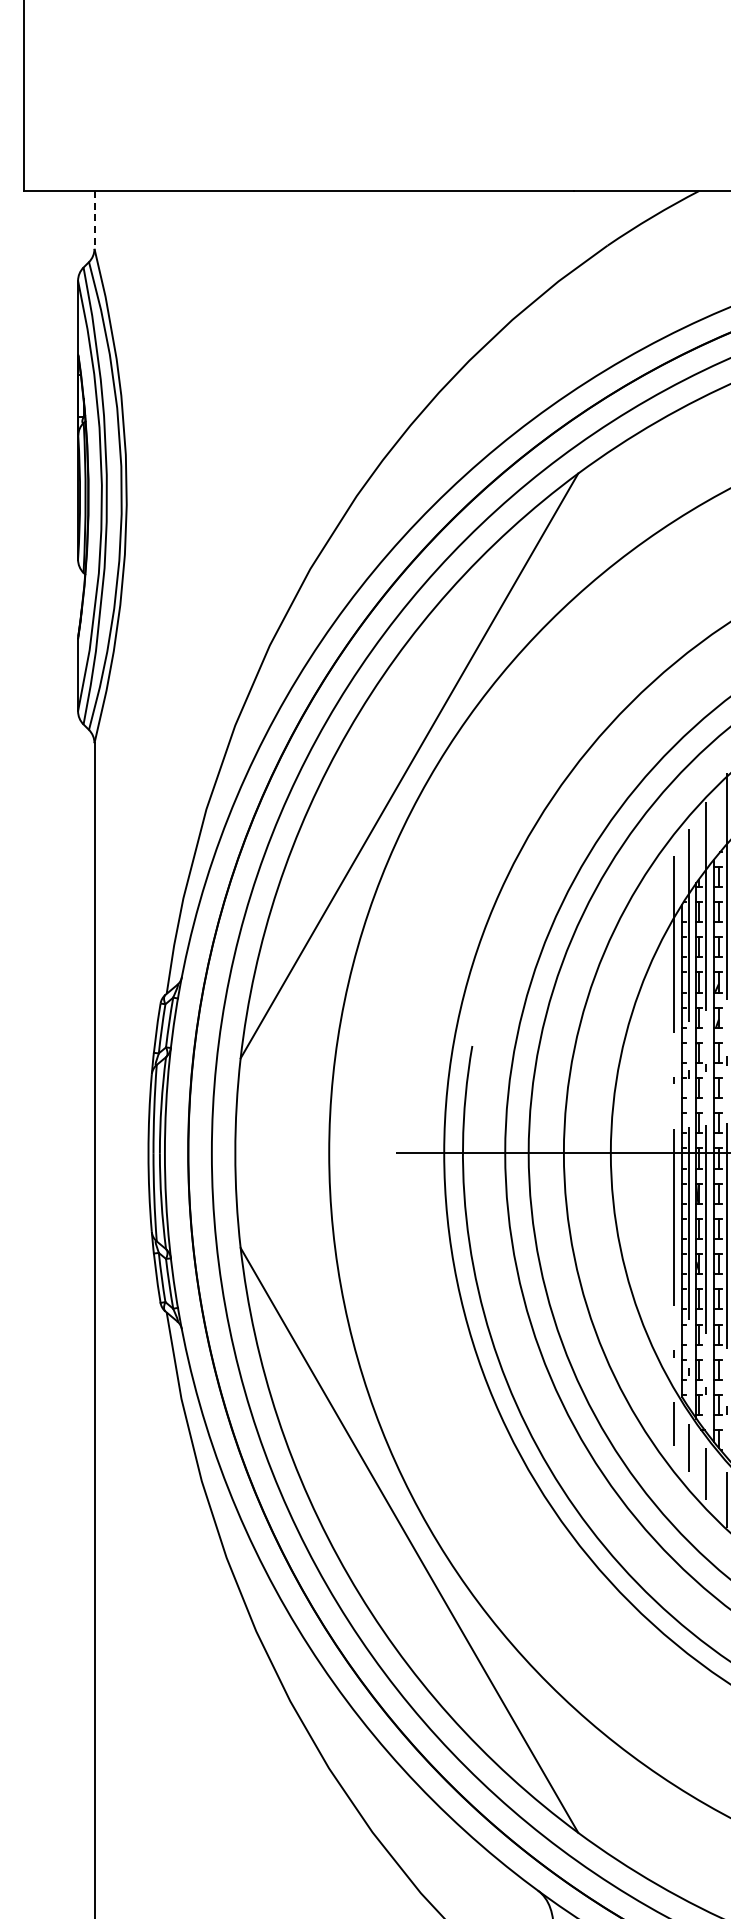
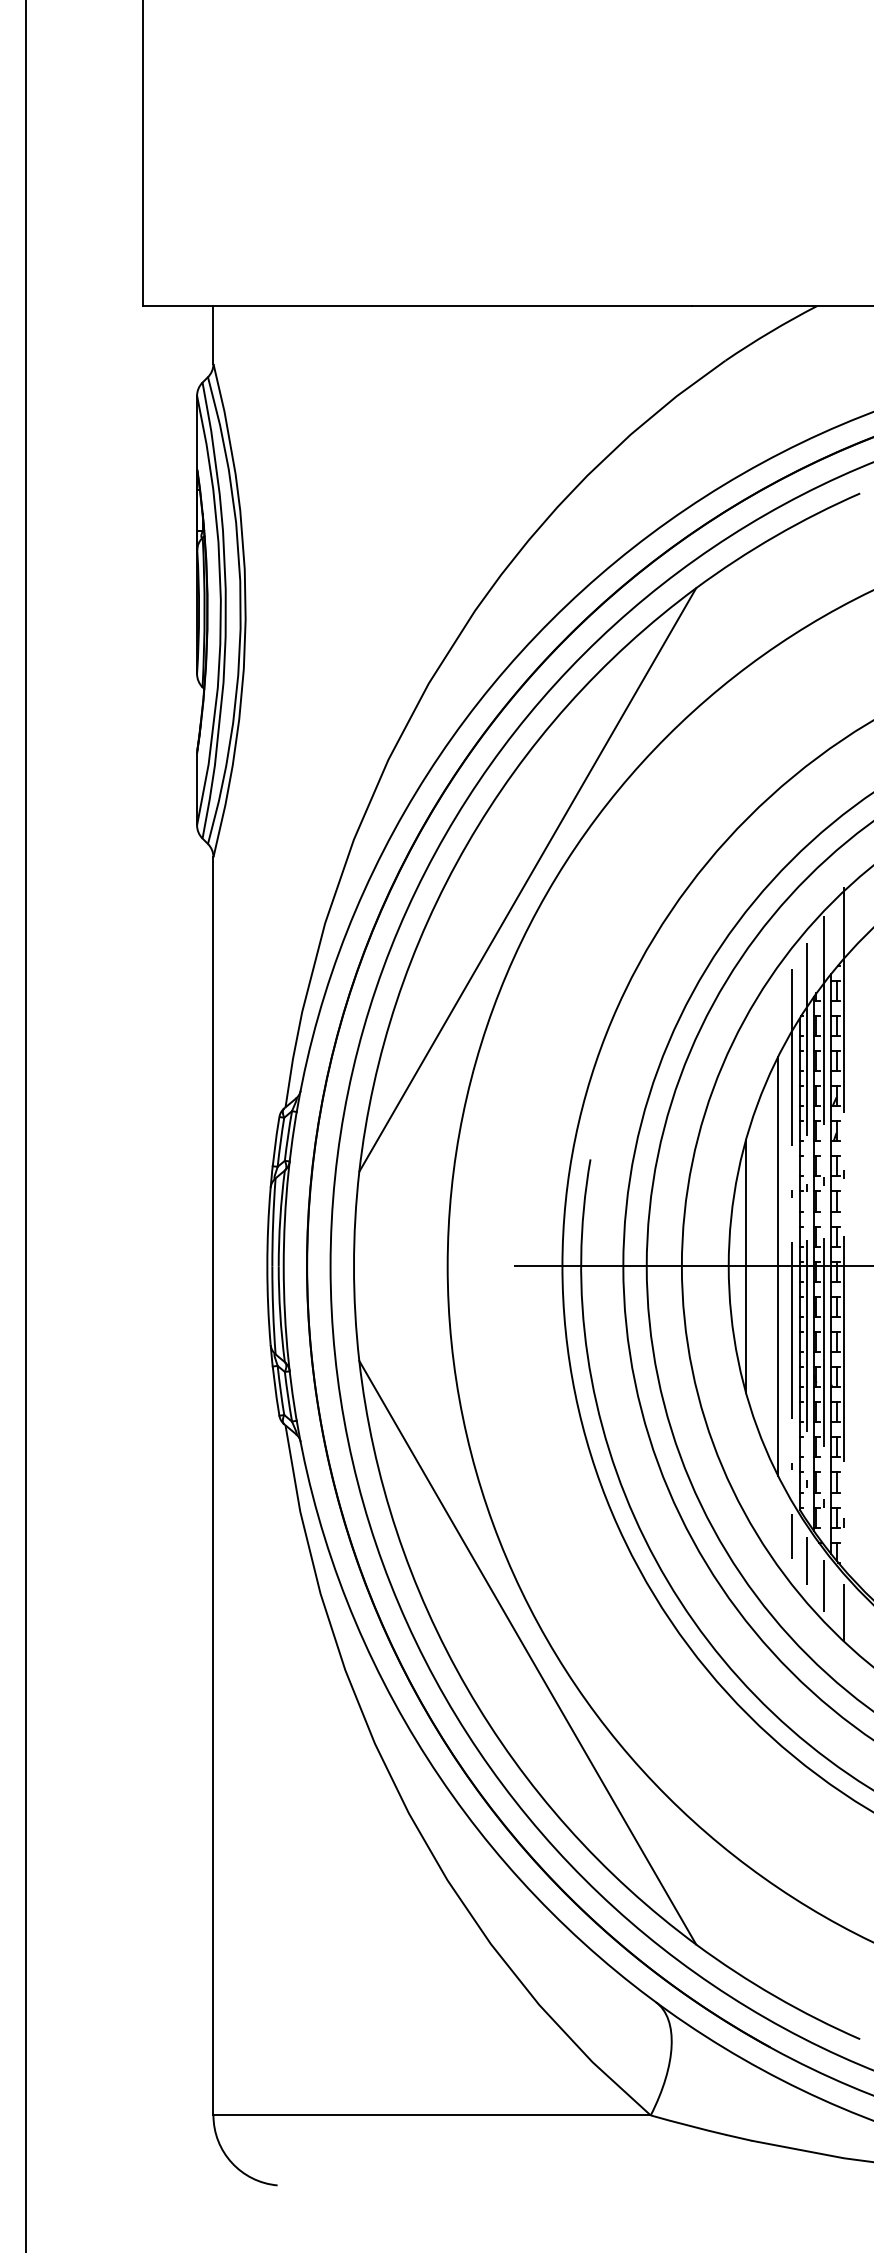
line: (94, 220) -> (213, 335), dashed -> solid
line: (660, 1152) -> (778, 1265), added
line: (628, 1153) -> (746, 1266), added

